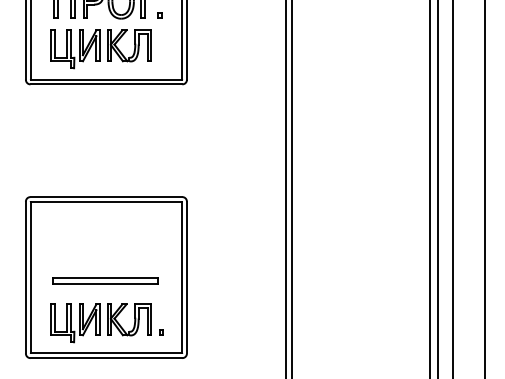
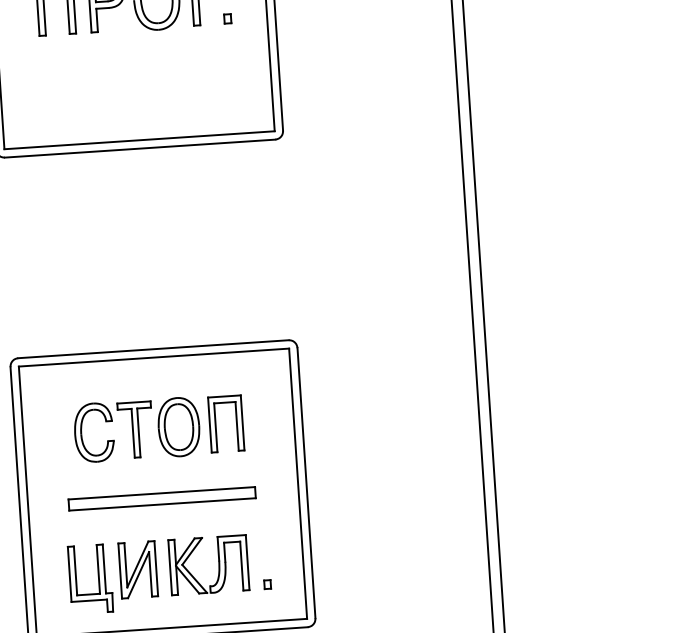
part: (100, 49) -> (125, 87), removed
part: (106, 241) -> (158, 428), added

